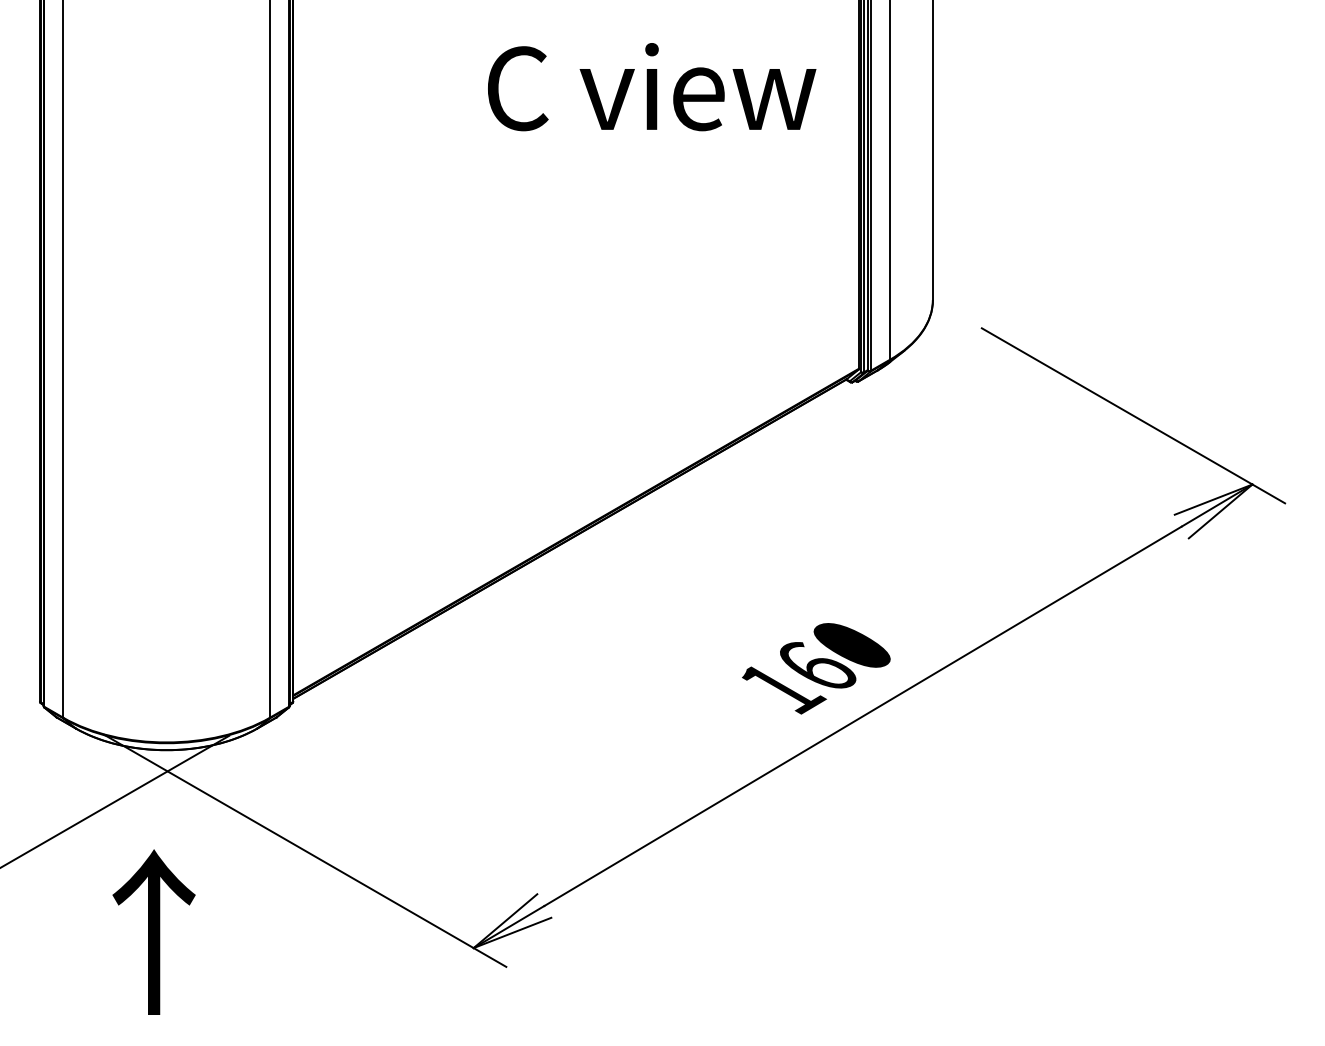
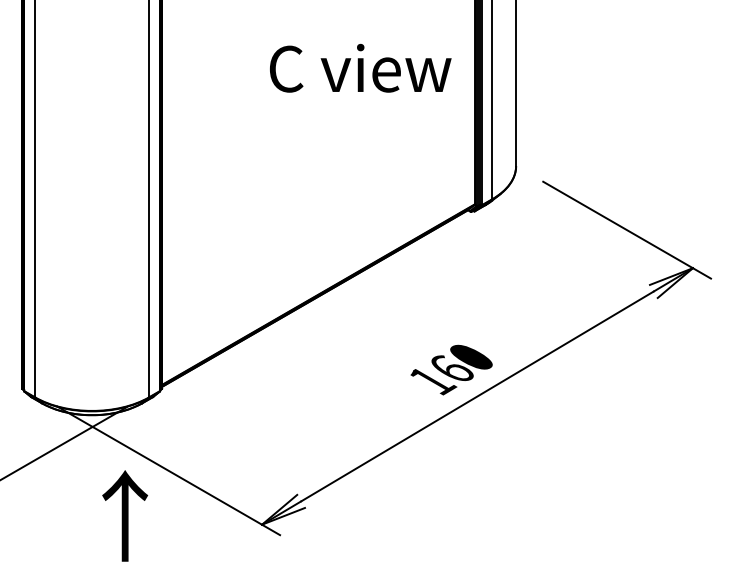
text: (651, 85) -> (360, 67), moved
text: (154, 931) -> (125, 515), moved

